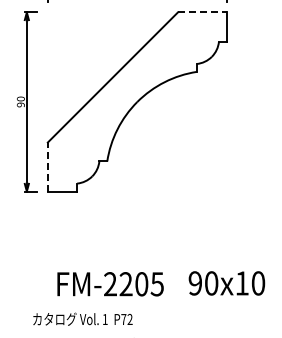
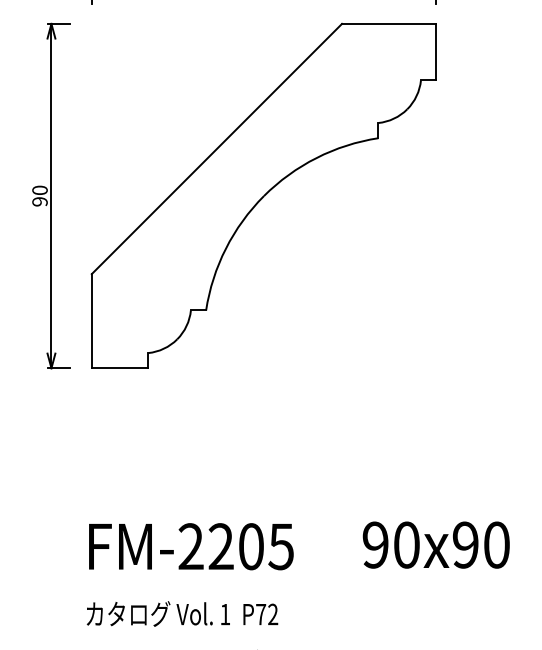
line: (202, 12) -> (389, 23), dashed -> solid
line: (47, 166) -> (91, 320), dashed -> solid
text: (241, 283) -> (464, 545), 90x10 -> 90x90
text: (110, 284) -> (191, 547), moved
text: (82, 318) -> (181, 612), moved

